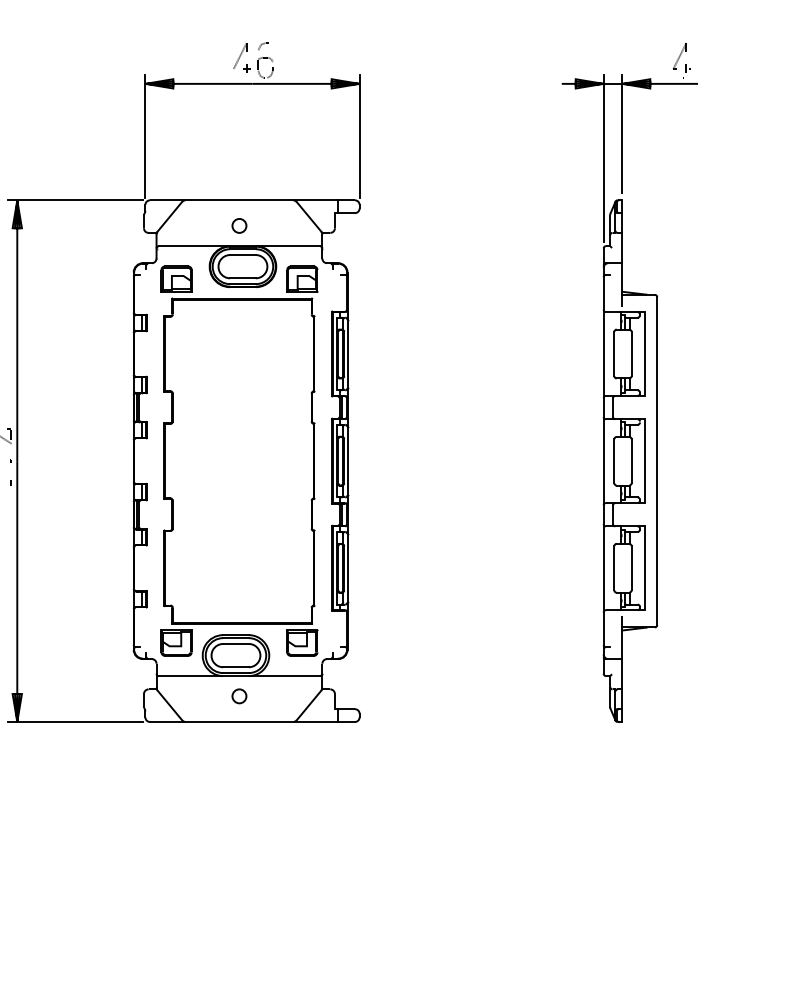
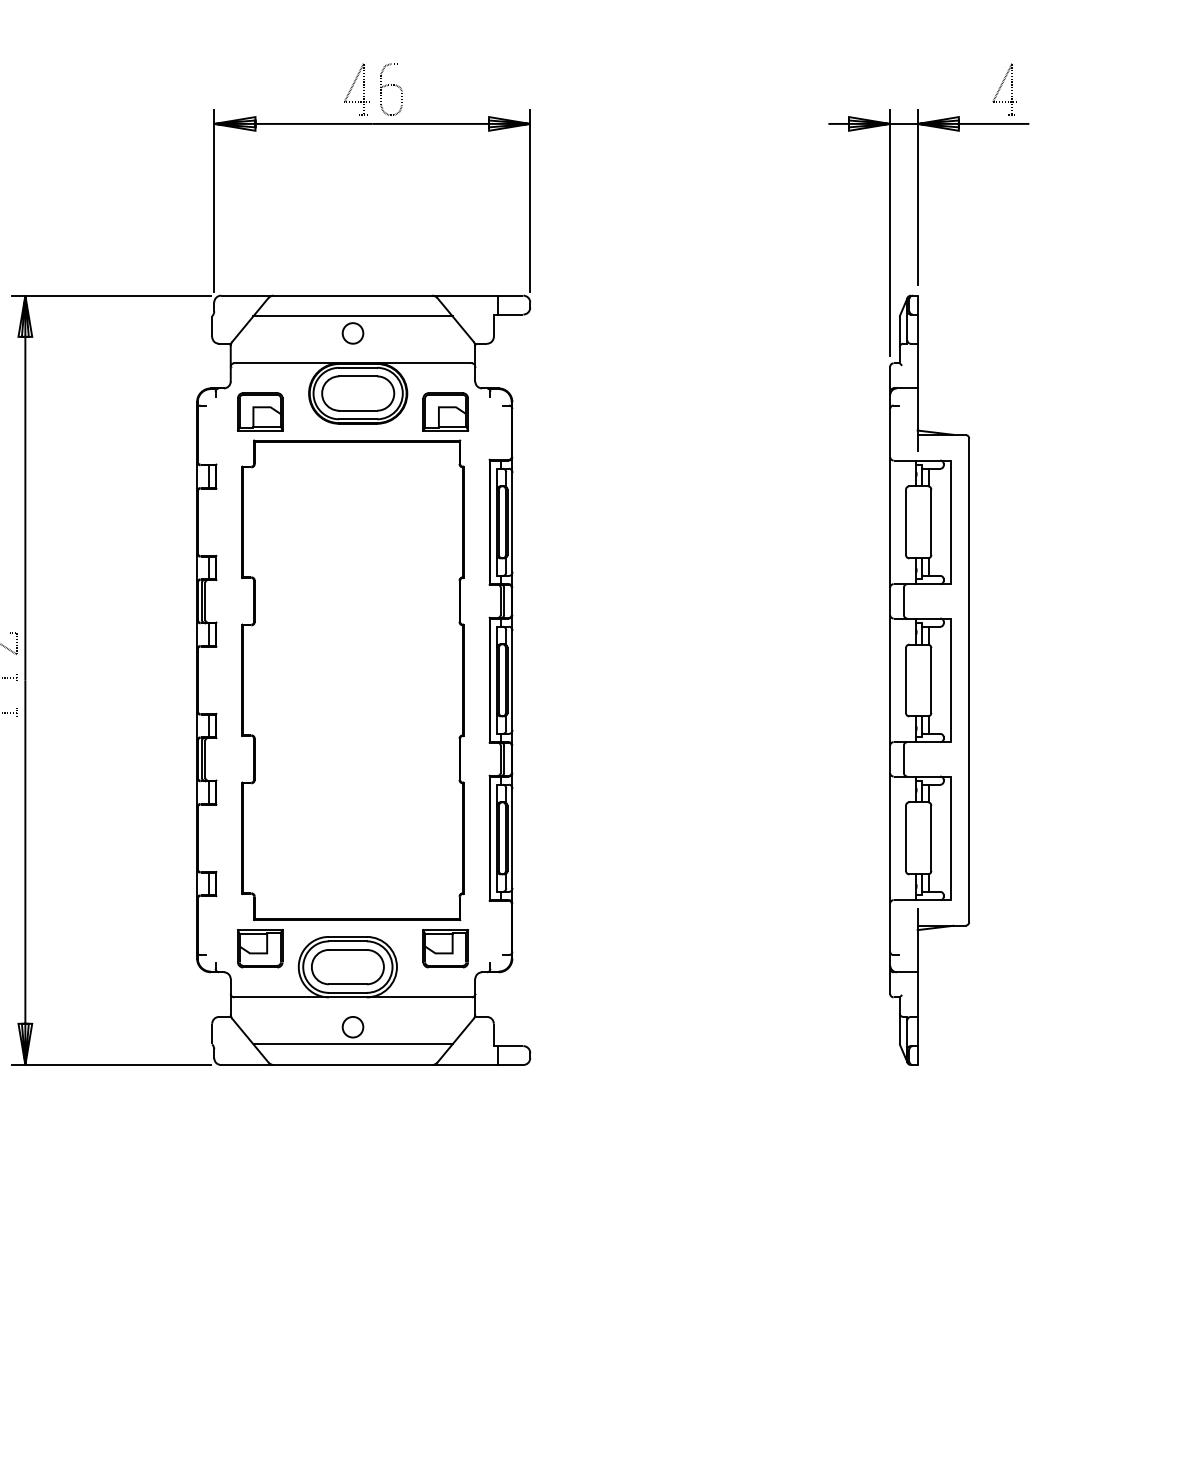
line: (238, 214) -> (351, 316), added
line: (238, 708) -> (351, 1045), added

